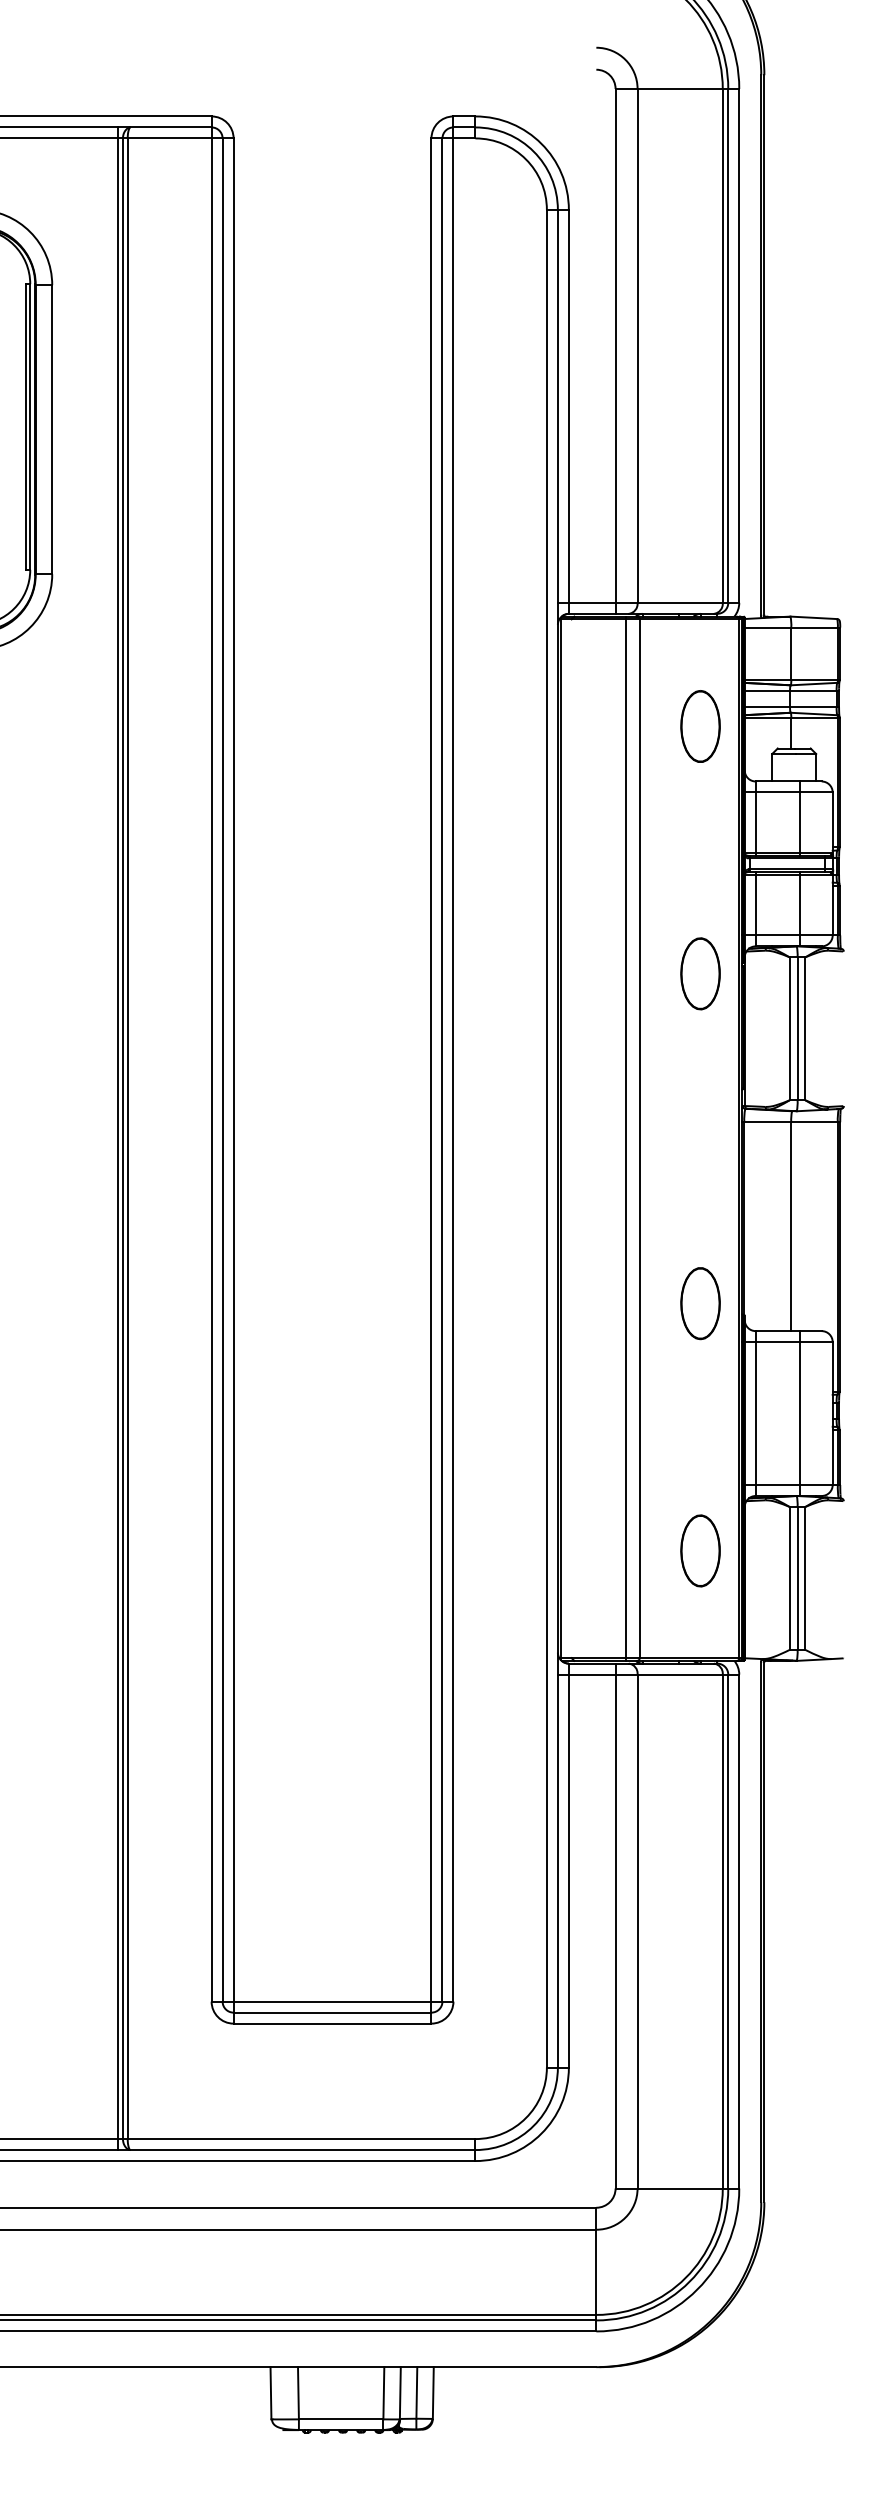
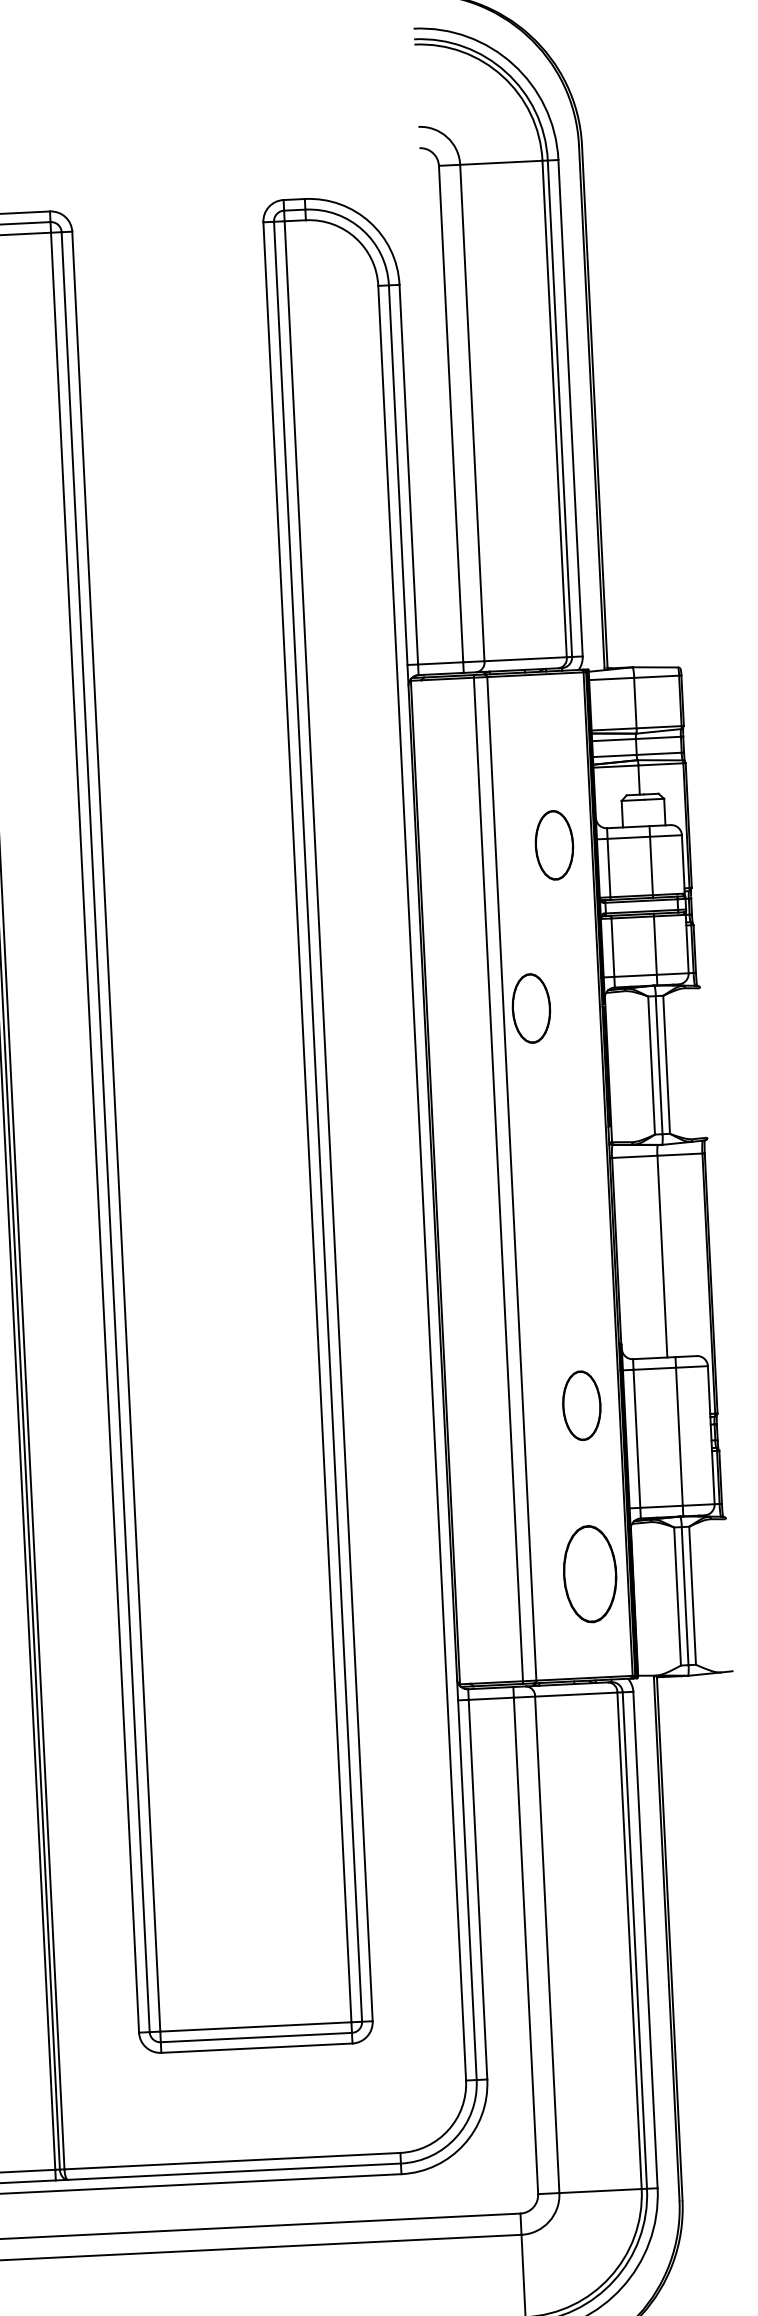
part: (700, 726) -> (554, 845), moved
part: (700, 973) -> (531, 1008), moved
part: (700, 1303) -> (581, 1405), moved
part: (700, 1550) -> (590, 1573), size x1.4

